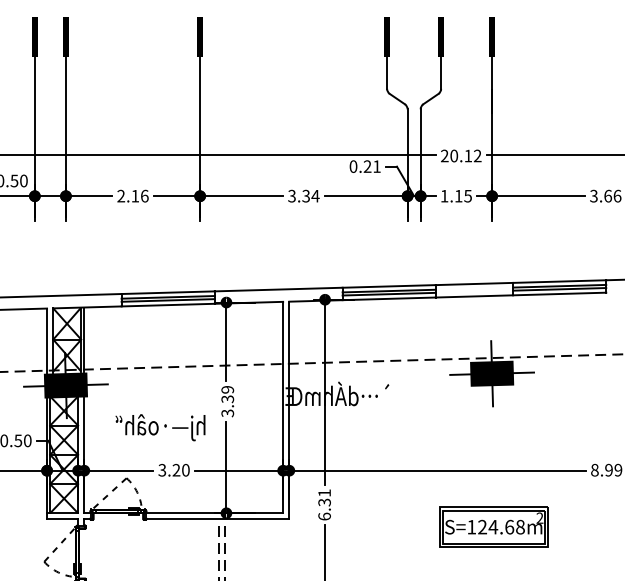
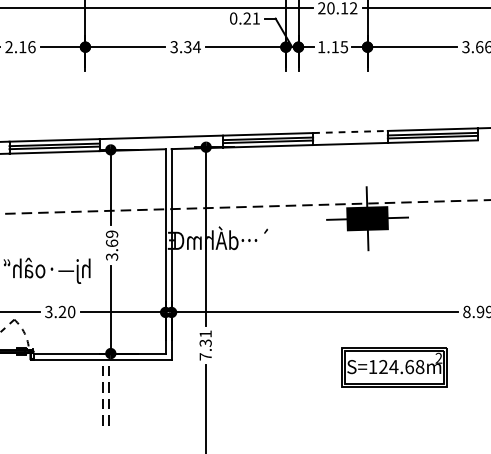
line: (474, 284) -> (350, 132), solid -> dashed
text: (227, 399) -> (111, 243), 3.39 -> 3.69
text: (324, 516) -> (205, 356), 6.31 -> 7.31
part: (493, 526) -> (394, 366), moved

